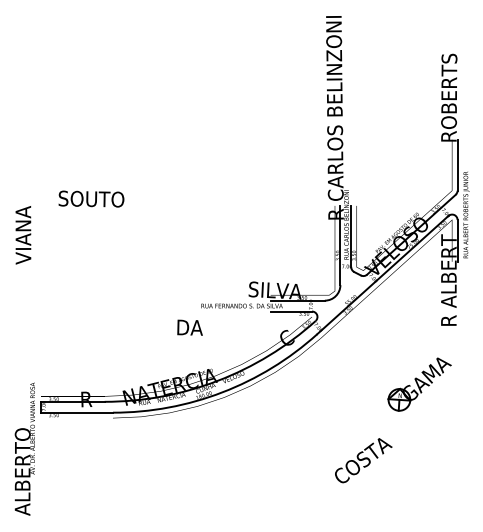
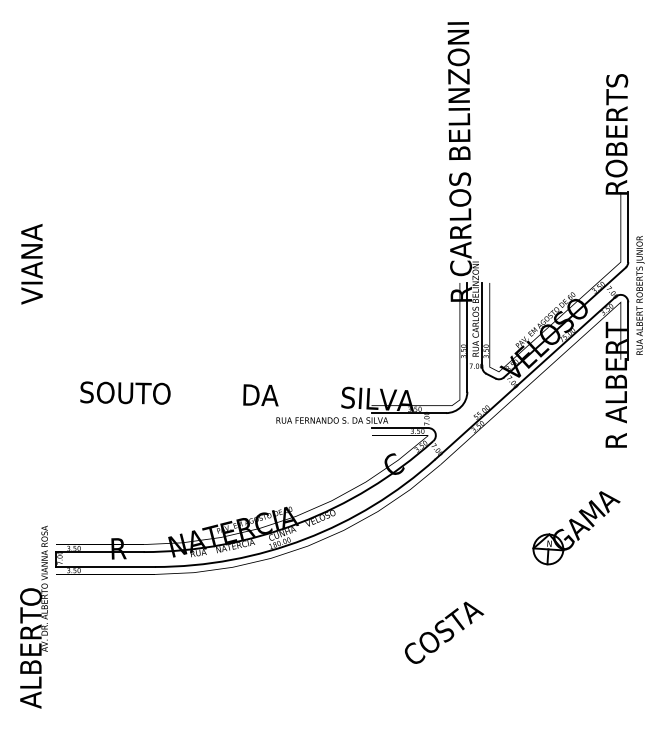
text: (91, 198) -> (125, 392), moved
text: (23, 235) -> (32, 264), moved
text: (189, 327) -> (260, 395), moved
text: (363, 460) -> (444, 632), moved

